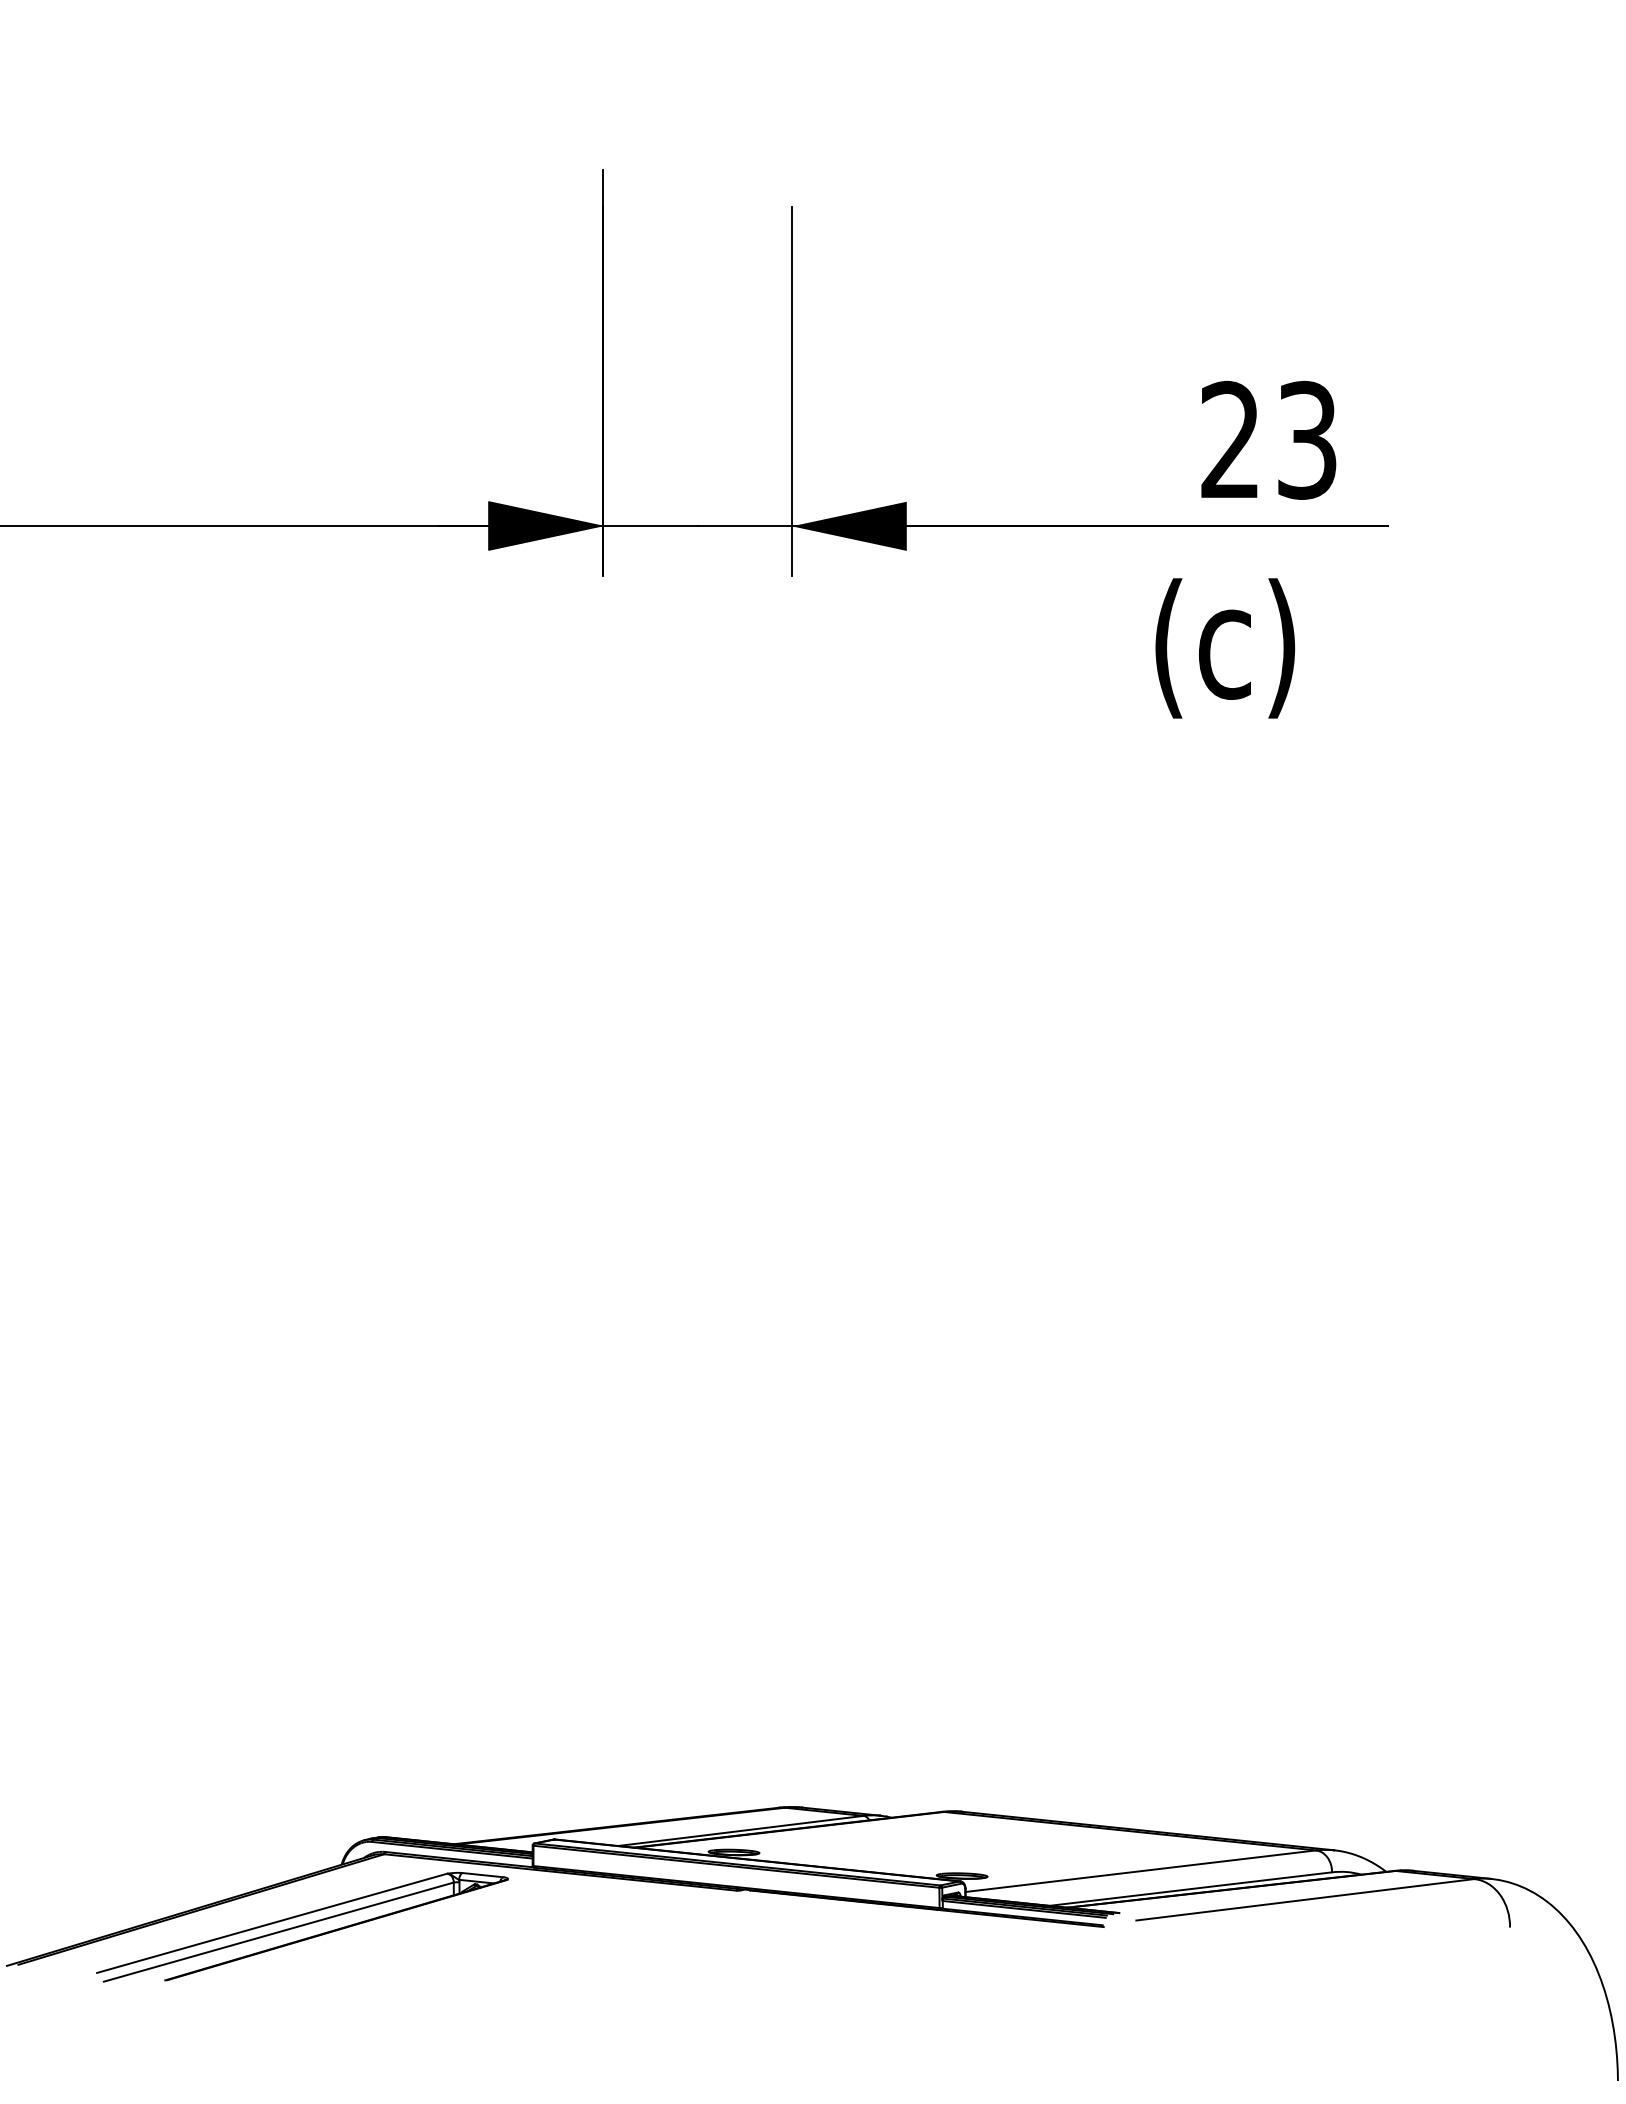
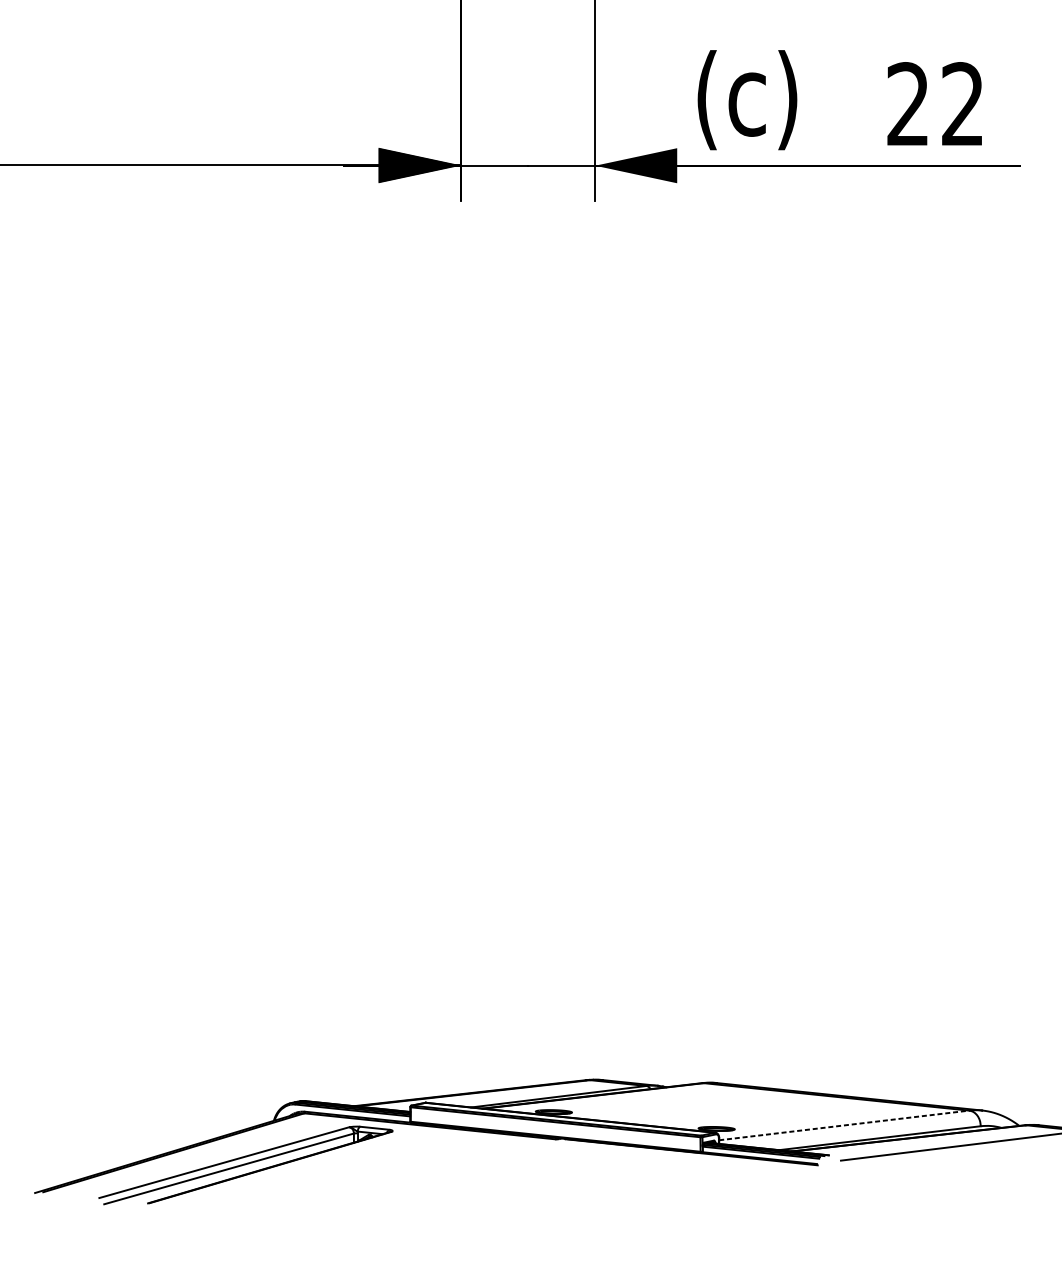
text: (1307, 440) -> (963, 104), 23 -> 22
text: (1225, 648) -> (747, 100), moved
line: (1141, 1871) -> (844, 1125), solid -> dashed

